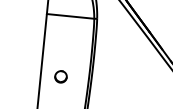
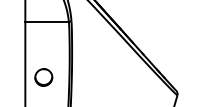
part: (60, 76) -> (43, 77), size x1.6

